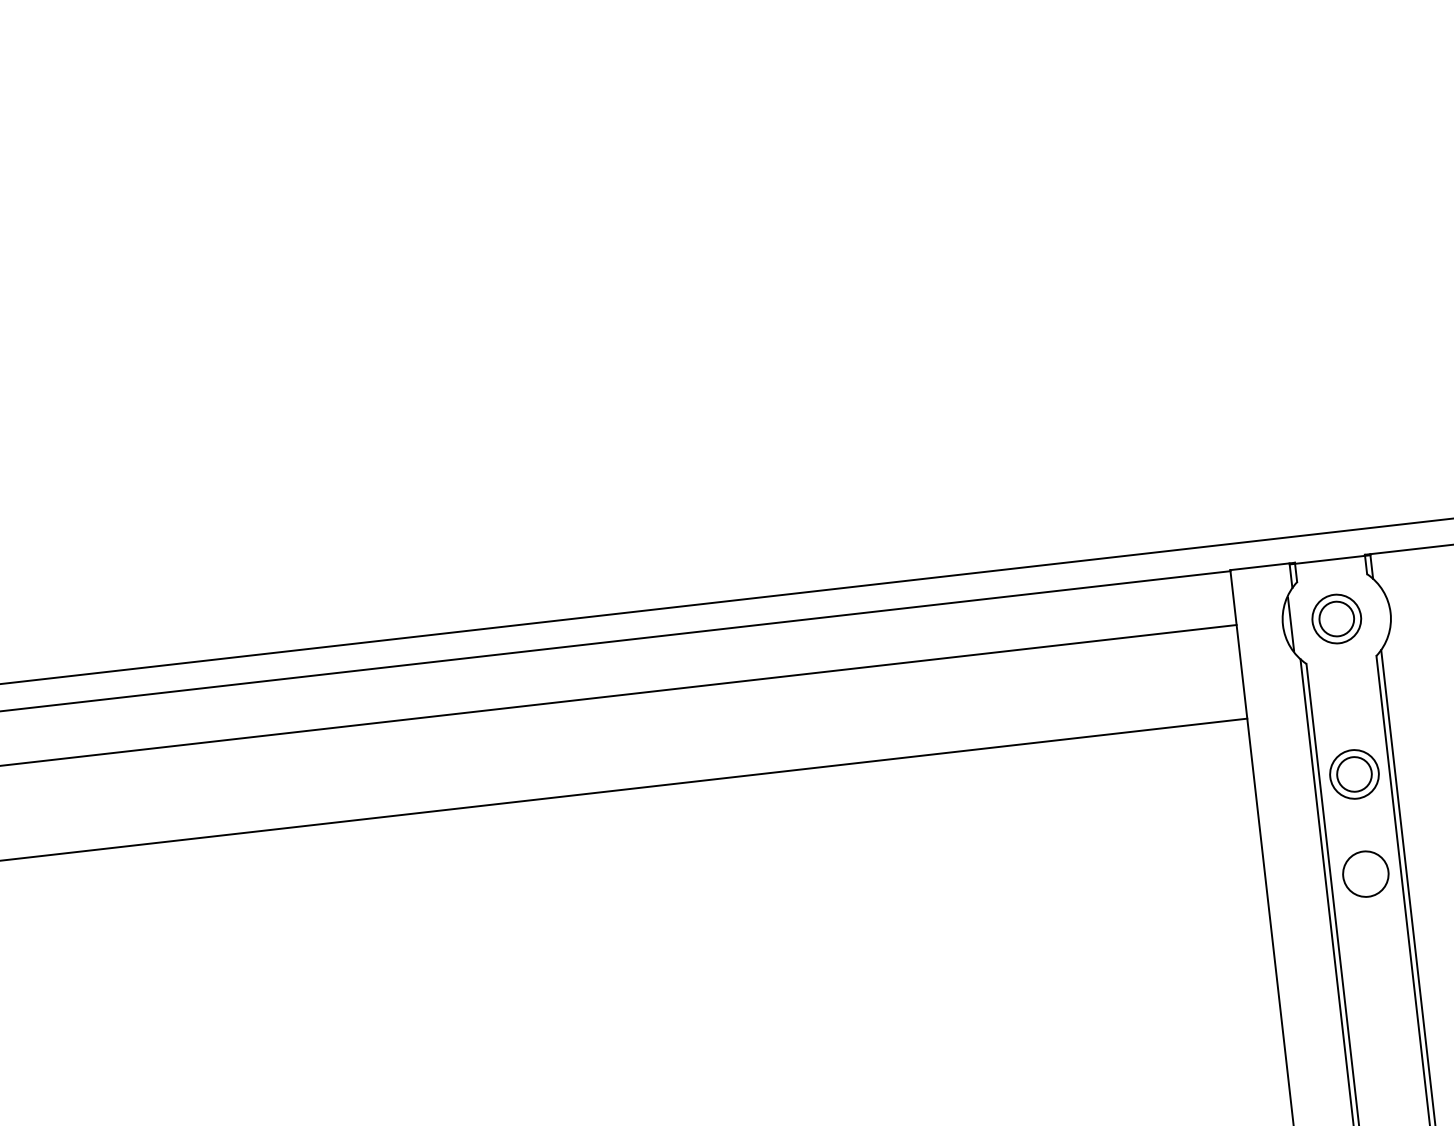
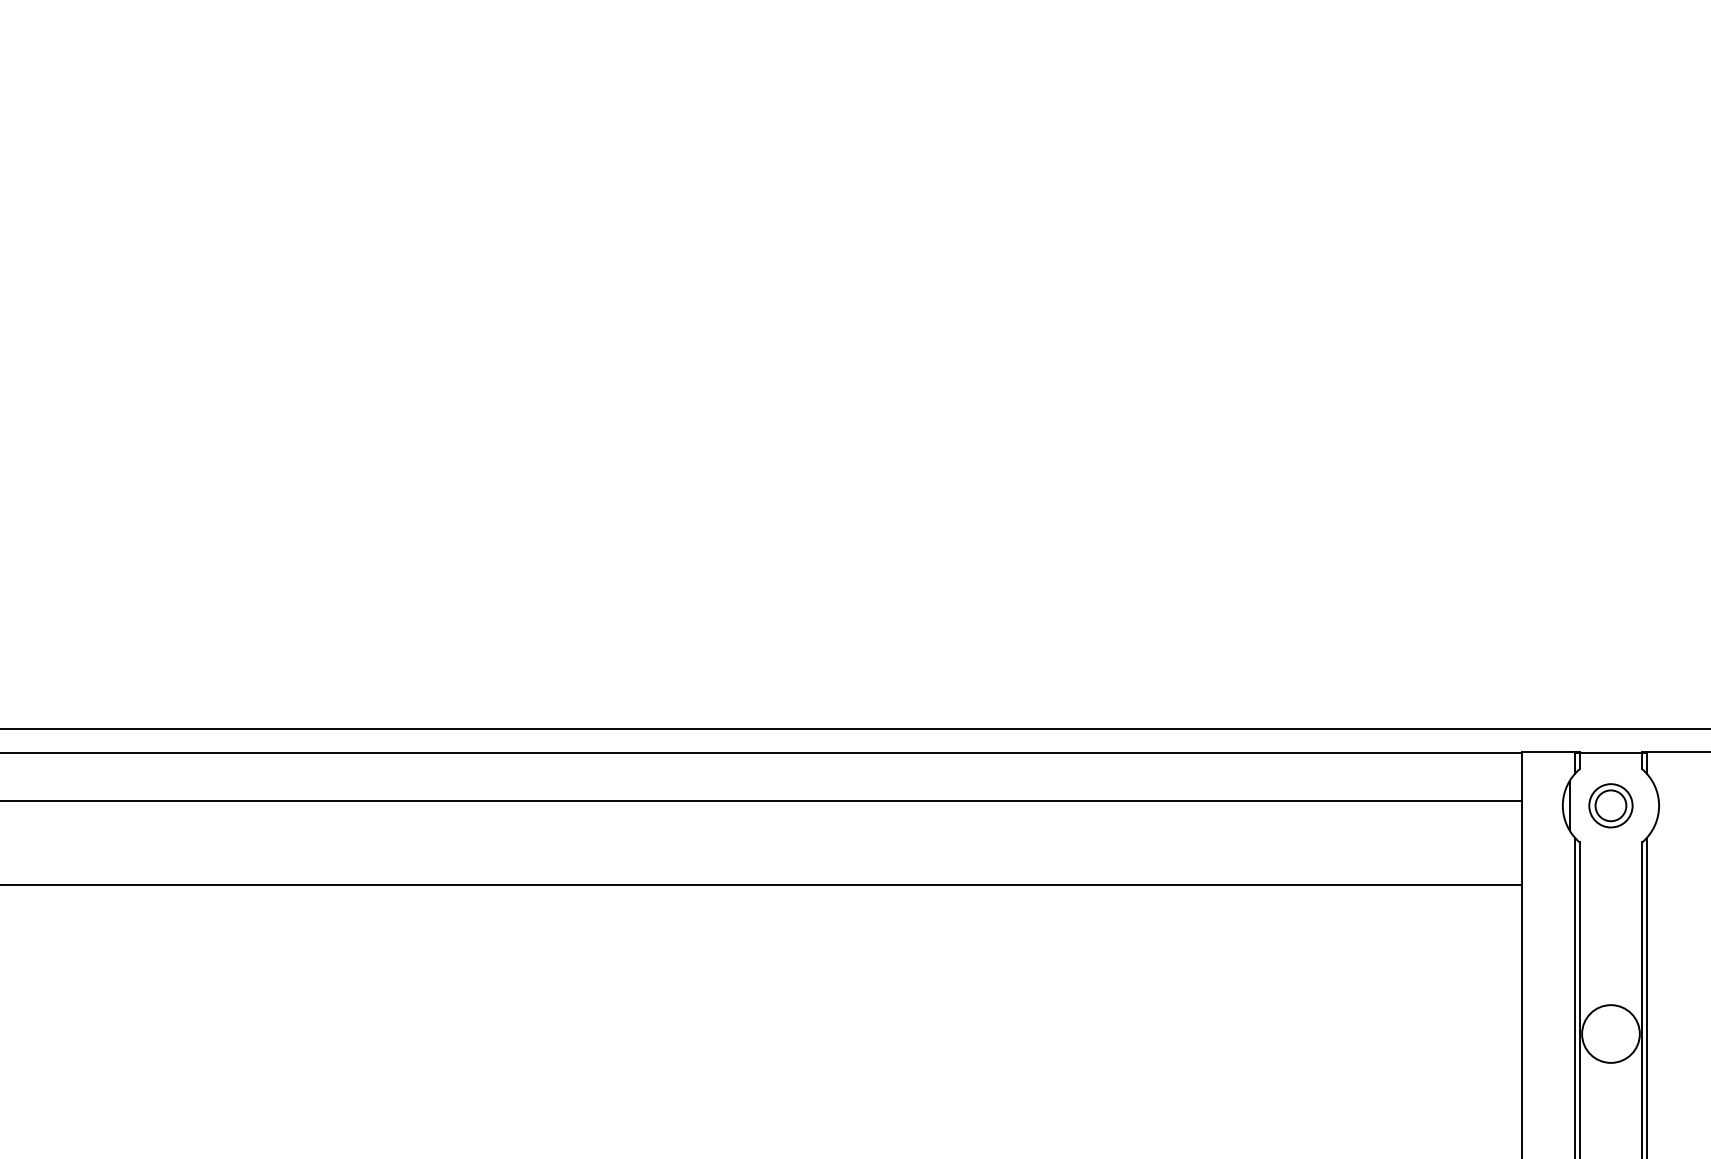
part: (1353, 774) -> (1610, 944), removed
circle: (1365, 873) -> (1610, 1033), size x1.43

